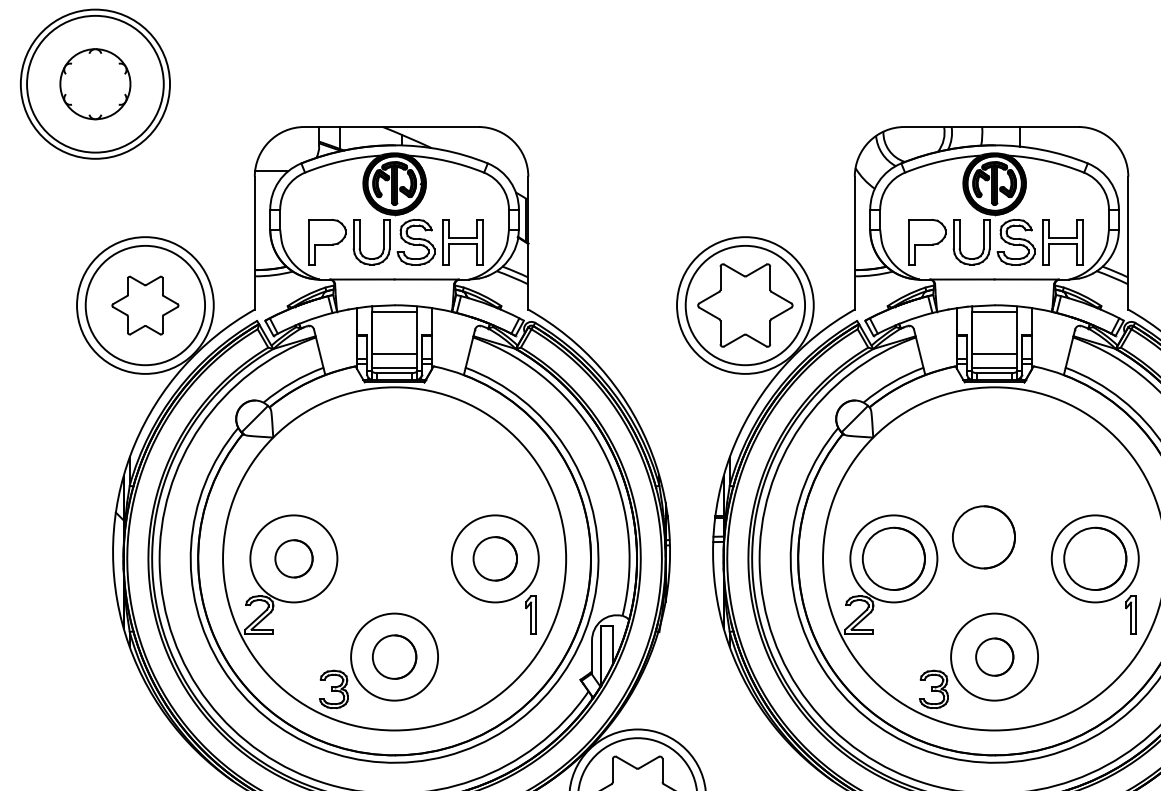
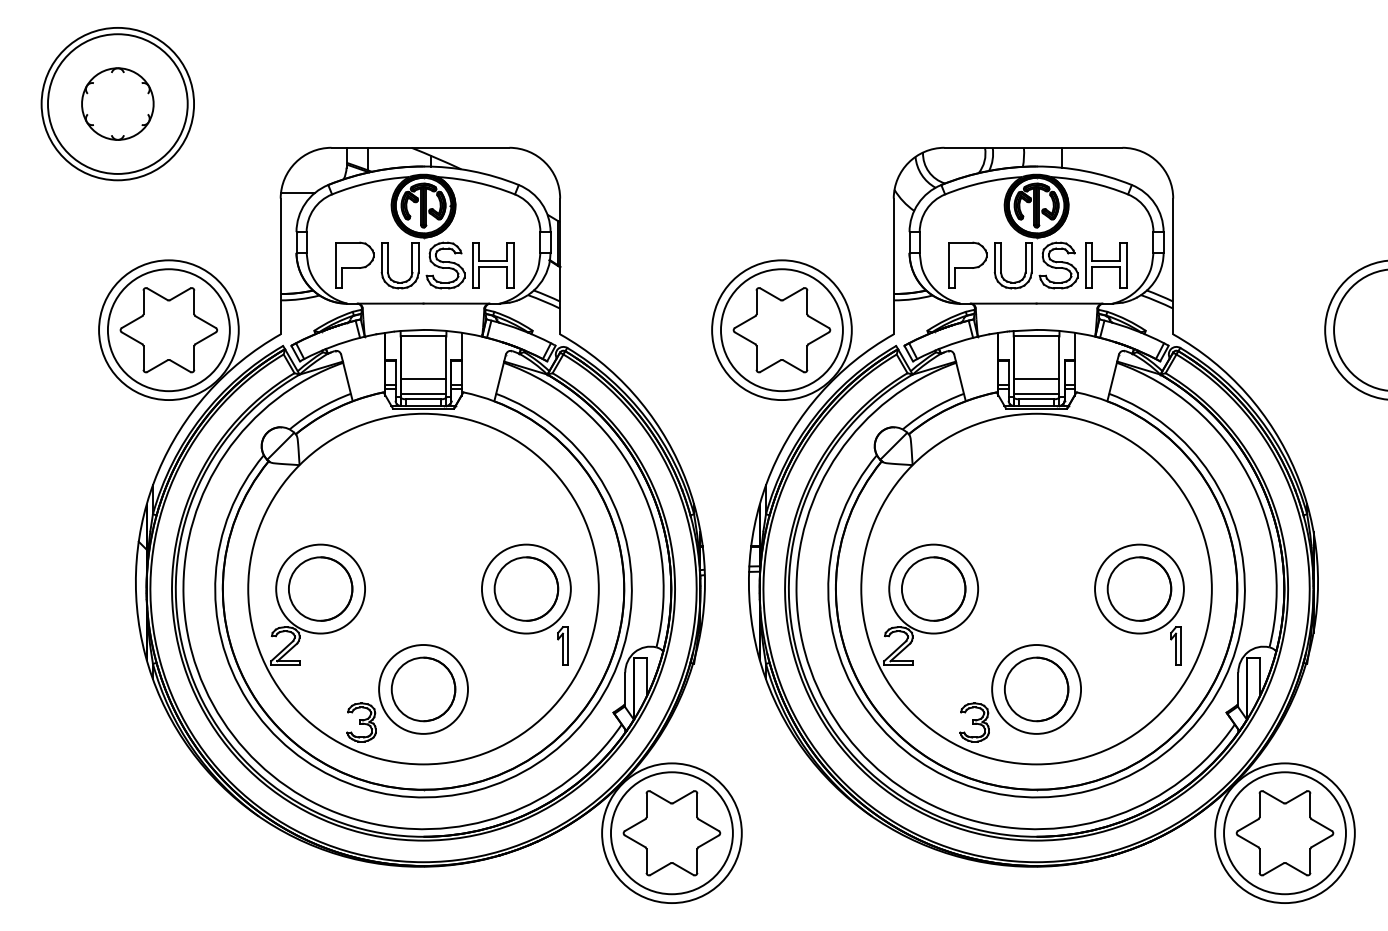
part: (144, 305) -> (168, 330), size x1.43
circle: (983, 536) -> (1025, 566), removed
circle: (293, 558) -> (320, 588), size x1.67
part: (495, 558) -> (526, 588), size x1.43
part: (394, 657) -> (423, 689), size x1.43
part: (994, 657) -> (1036, 689), size x1.67

